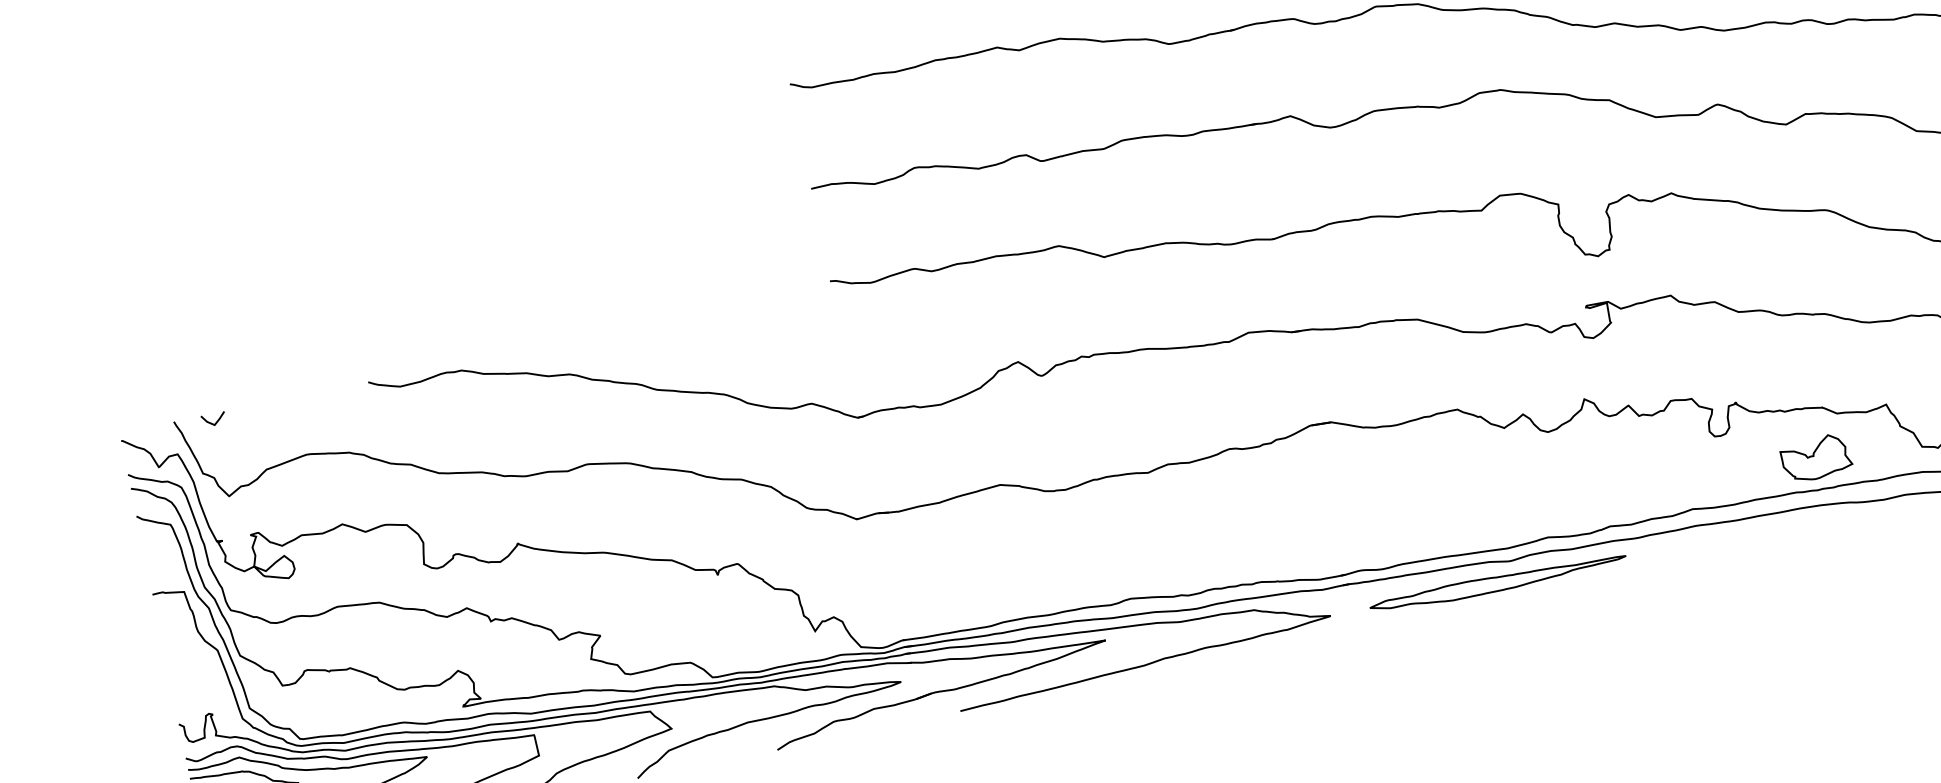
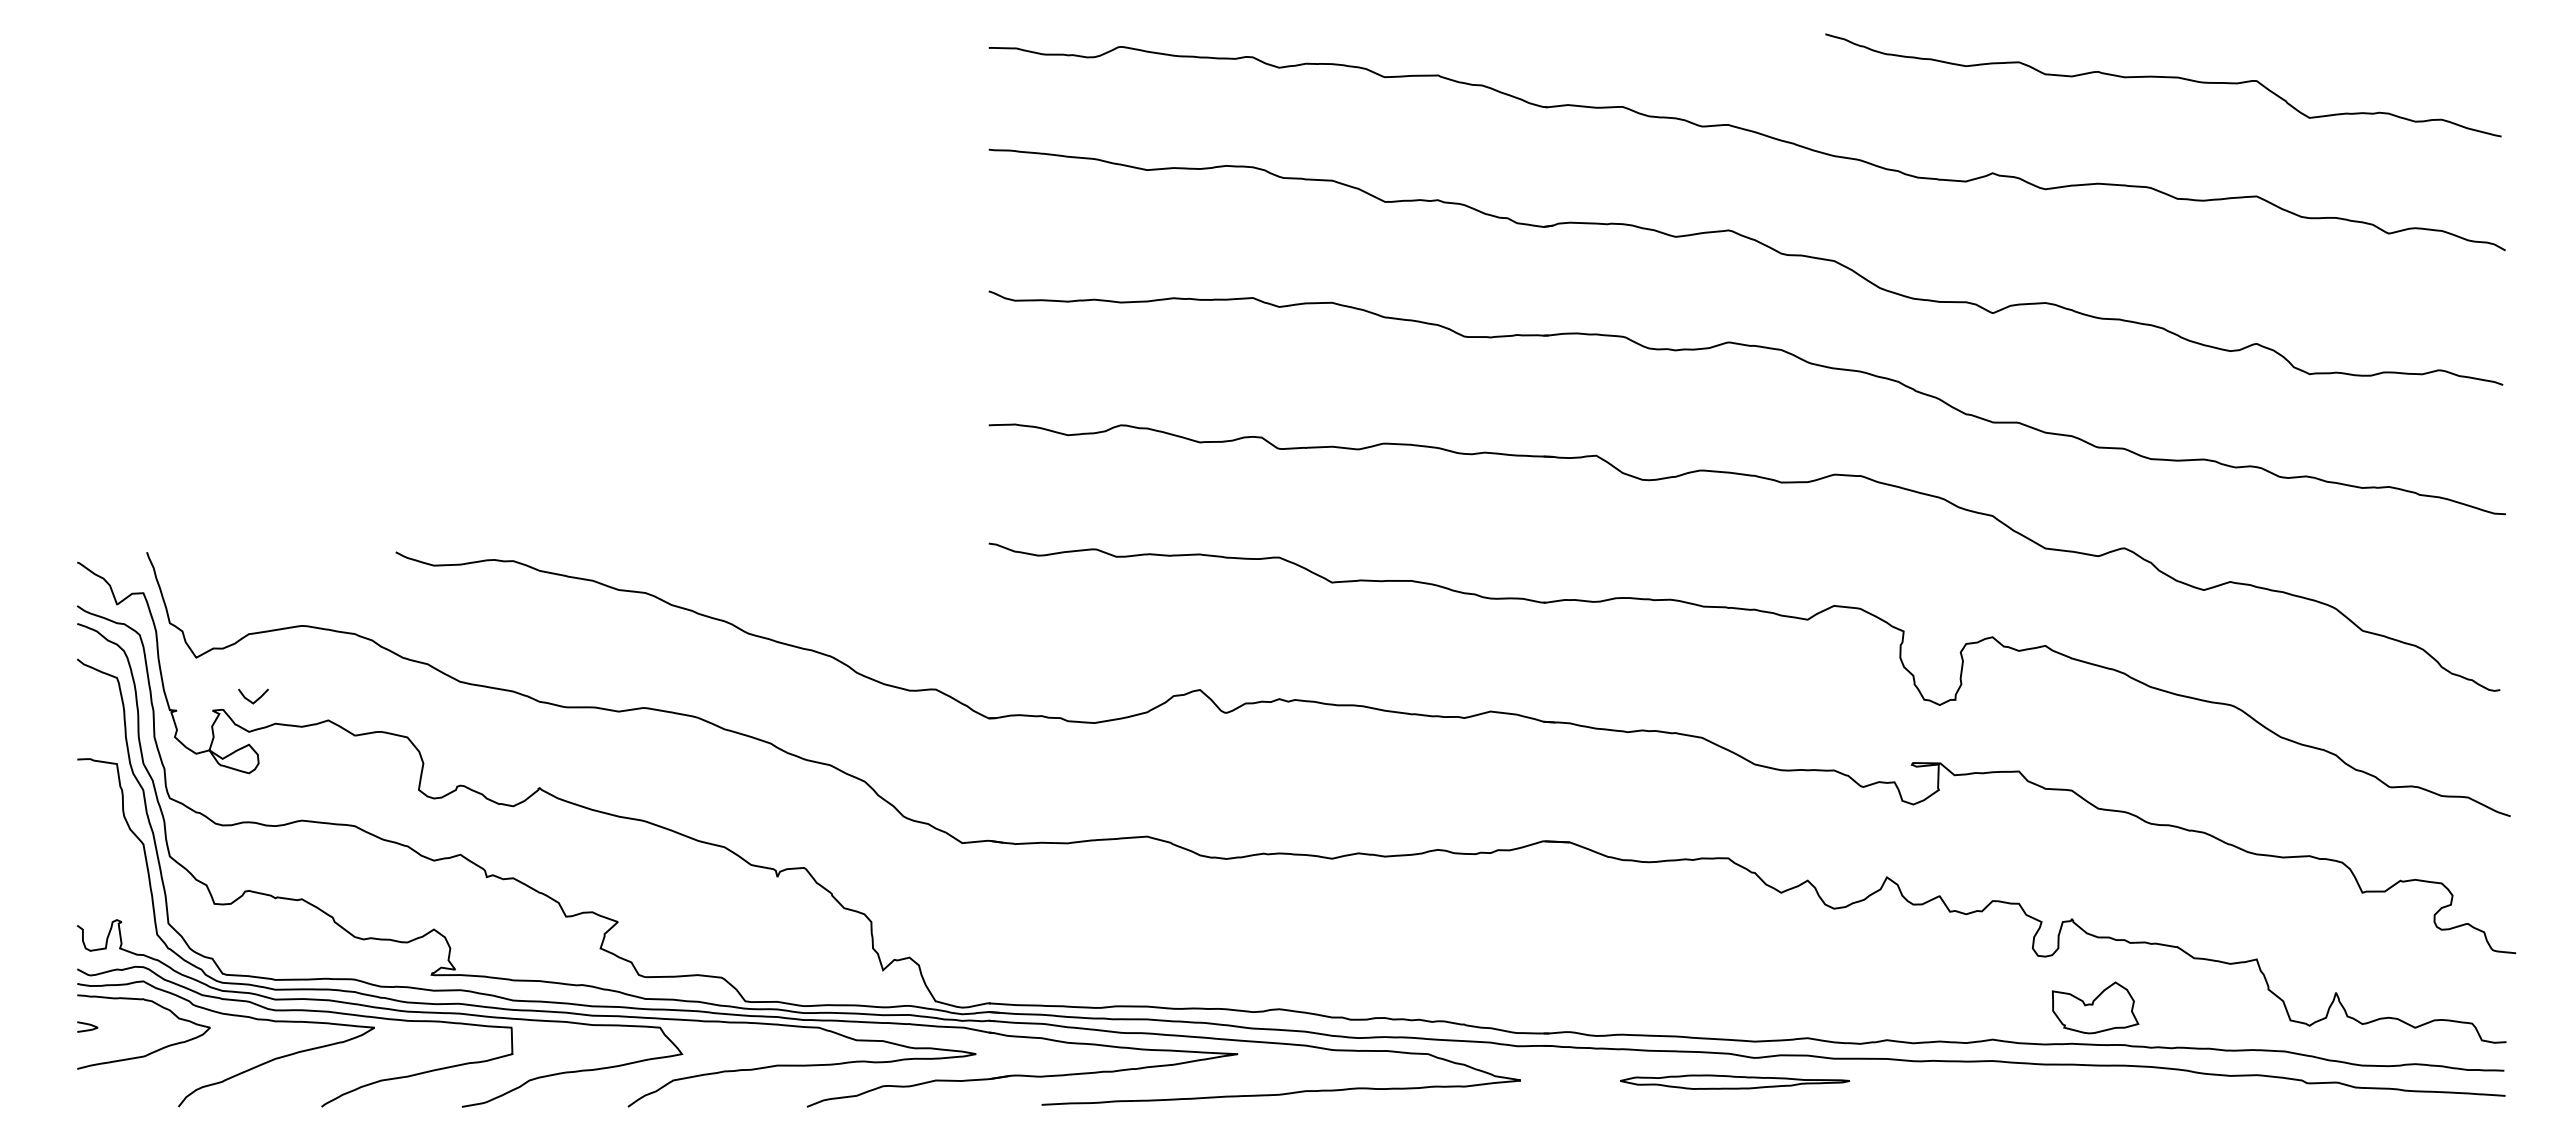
line: (216, 421) -> (256, 699), moved
part: (1816, 457) -> (2095, 1007), moved
part: (1497, 582) -> (1734, 1081), size x0.7

